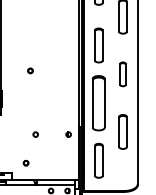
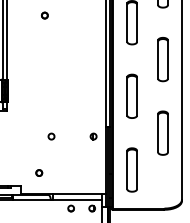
part: (30, 70) -> (44, 15), moved
part: (122, 74) -> (162, 59), size x1.43
part: (98, 102) -> (131, 95), size x0.62

